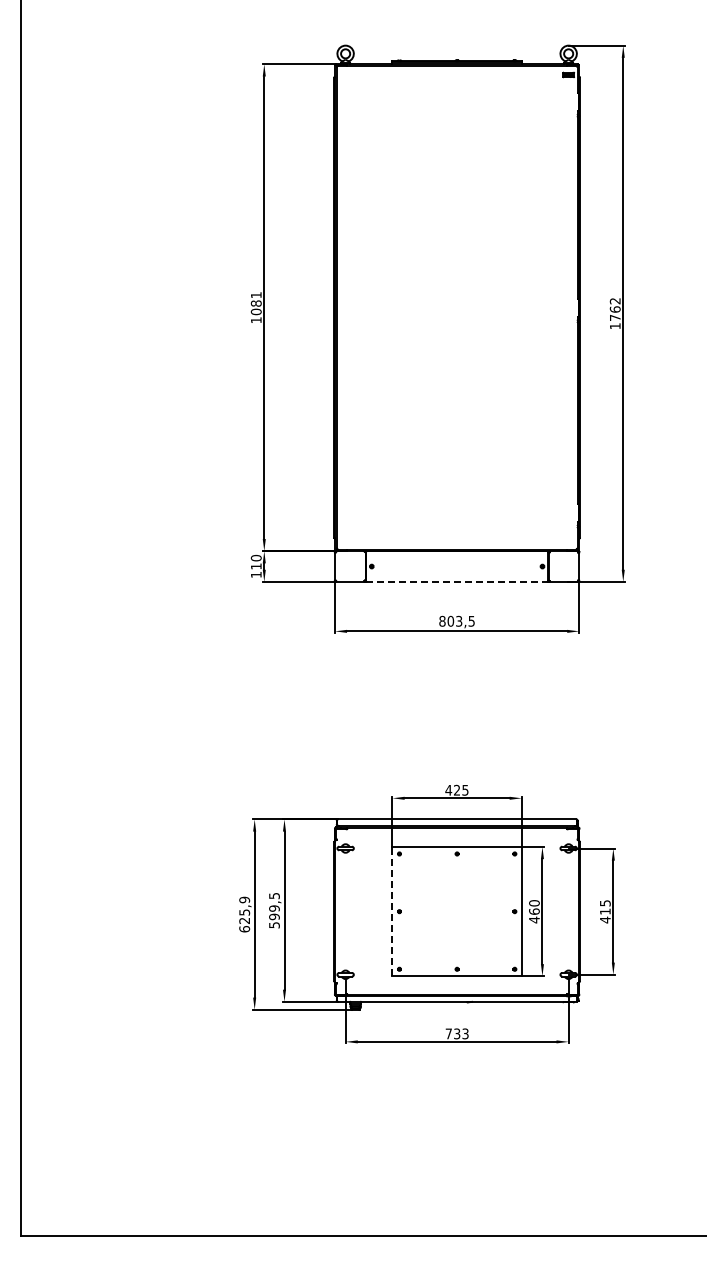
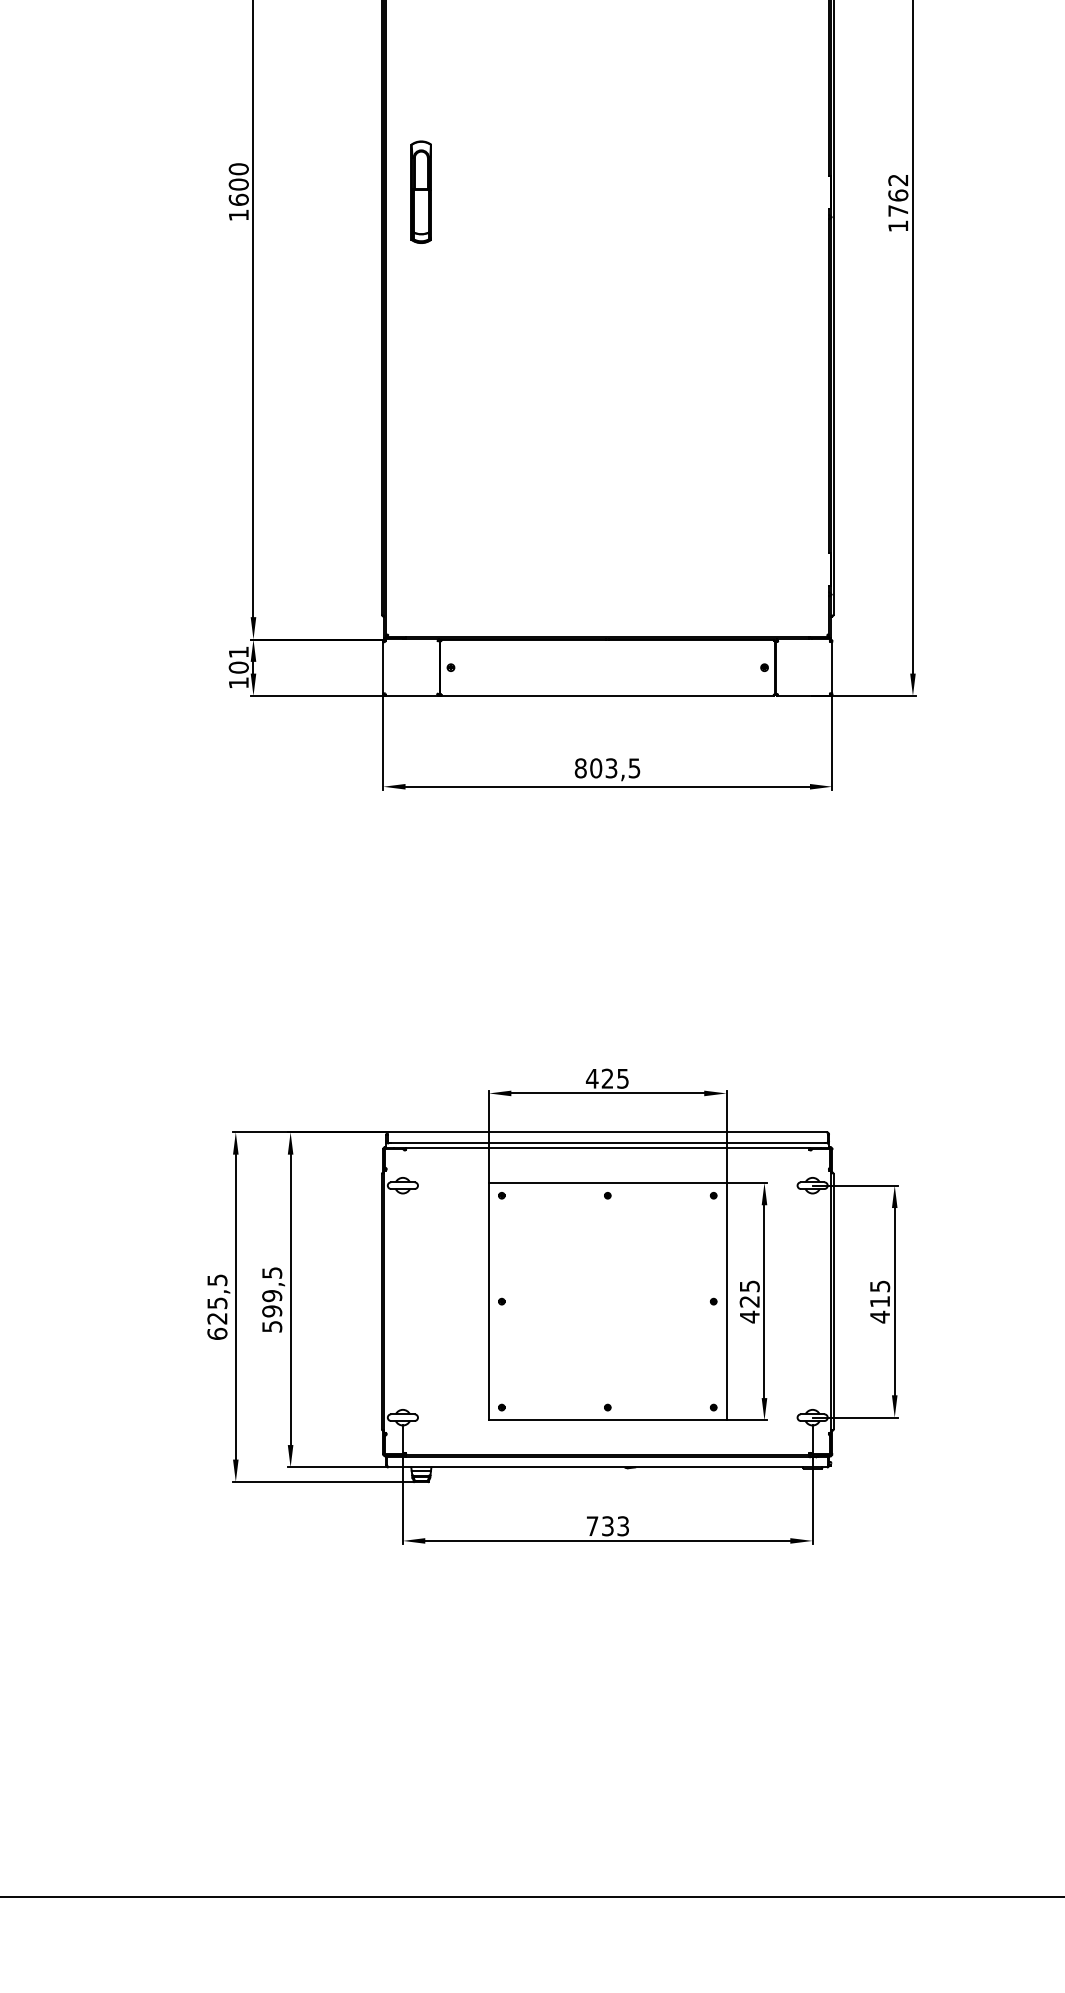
text: (255, 303) -> (237, 184), 1081 -> 1600
part: (355, 307) -> (421, 191), added
text: (255, 561) -> (237, 658), 110 -> 101
line: (457, 581) -> (608, 695), dashed -> solid
text: (244, 899) -> (217, 1279), 625,9 -> 625,5
text: (534, 907) -> (749, 1294), 460 -> 425
line: (392, 911) -> (489, 1301), dashed -> solid

